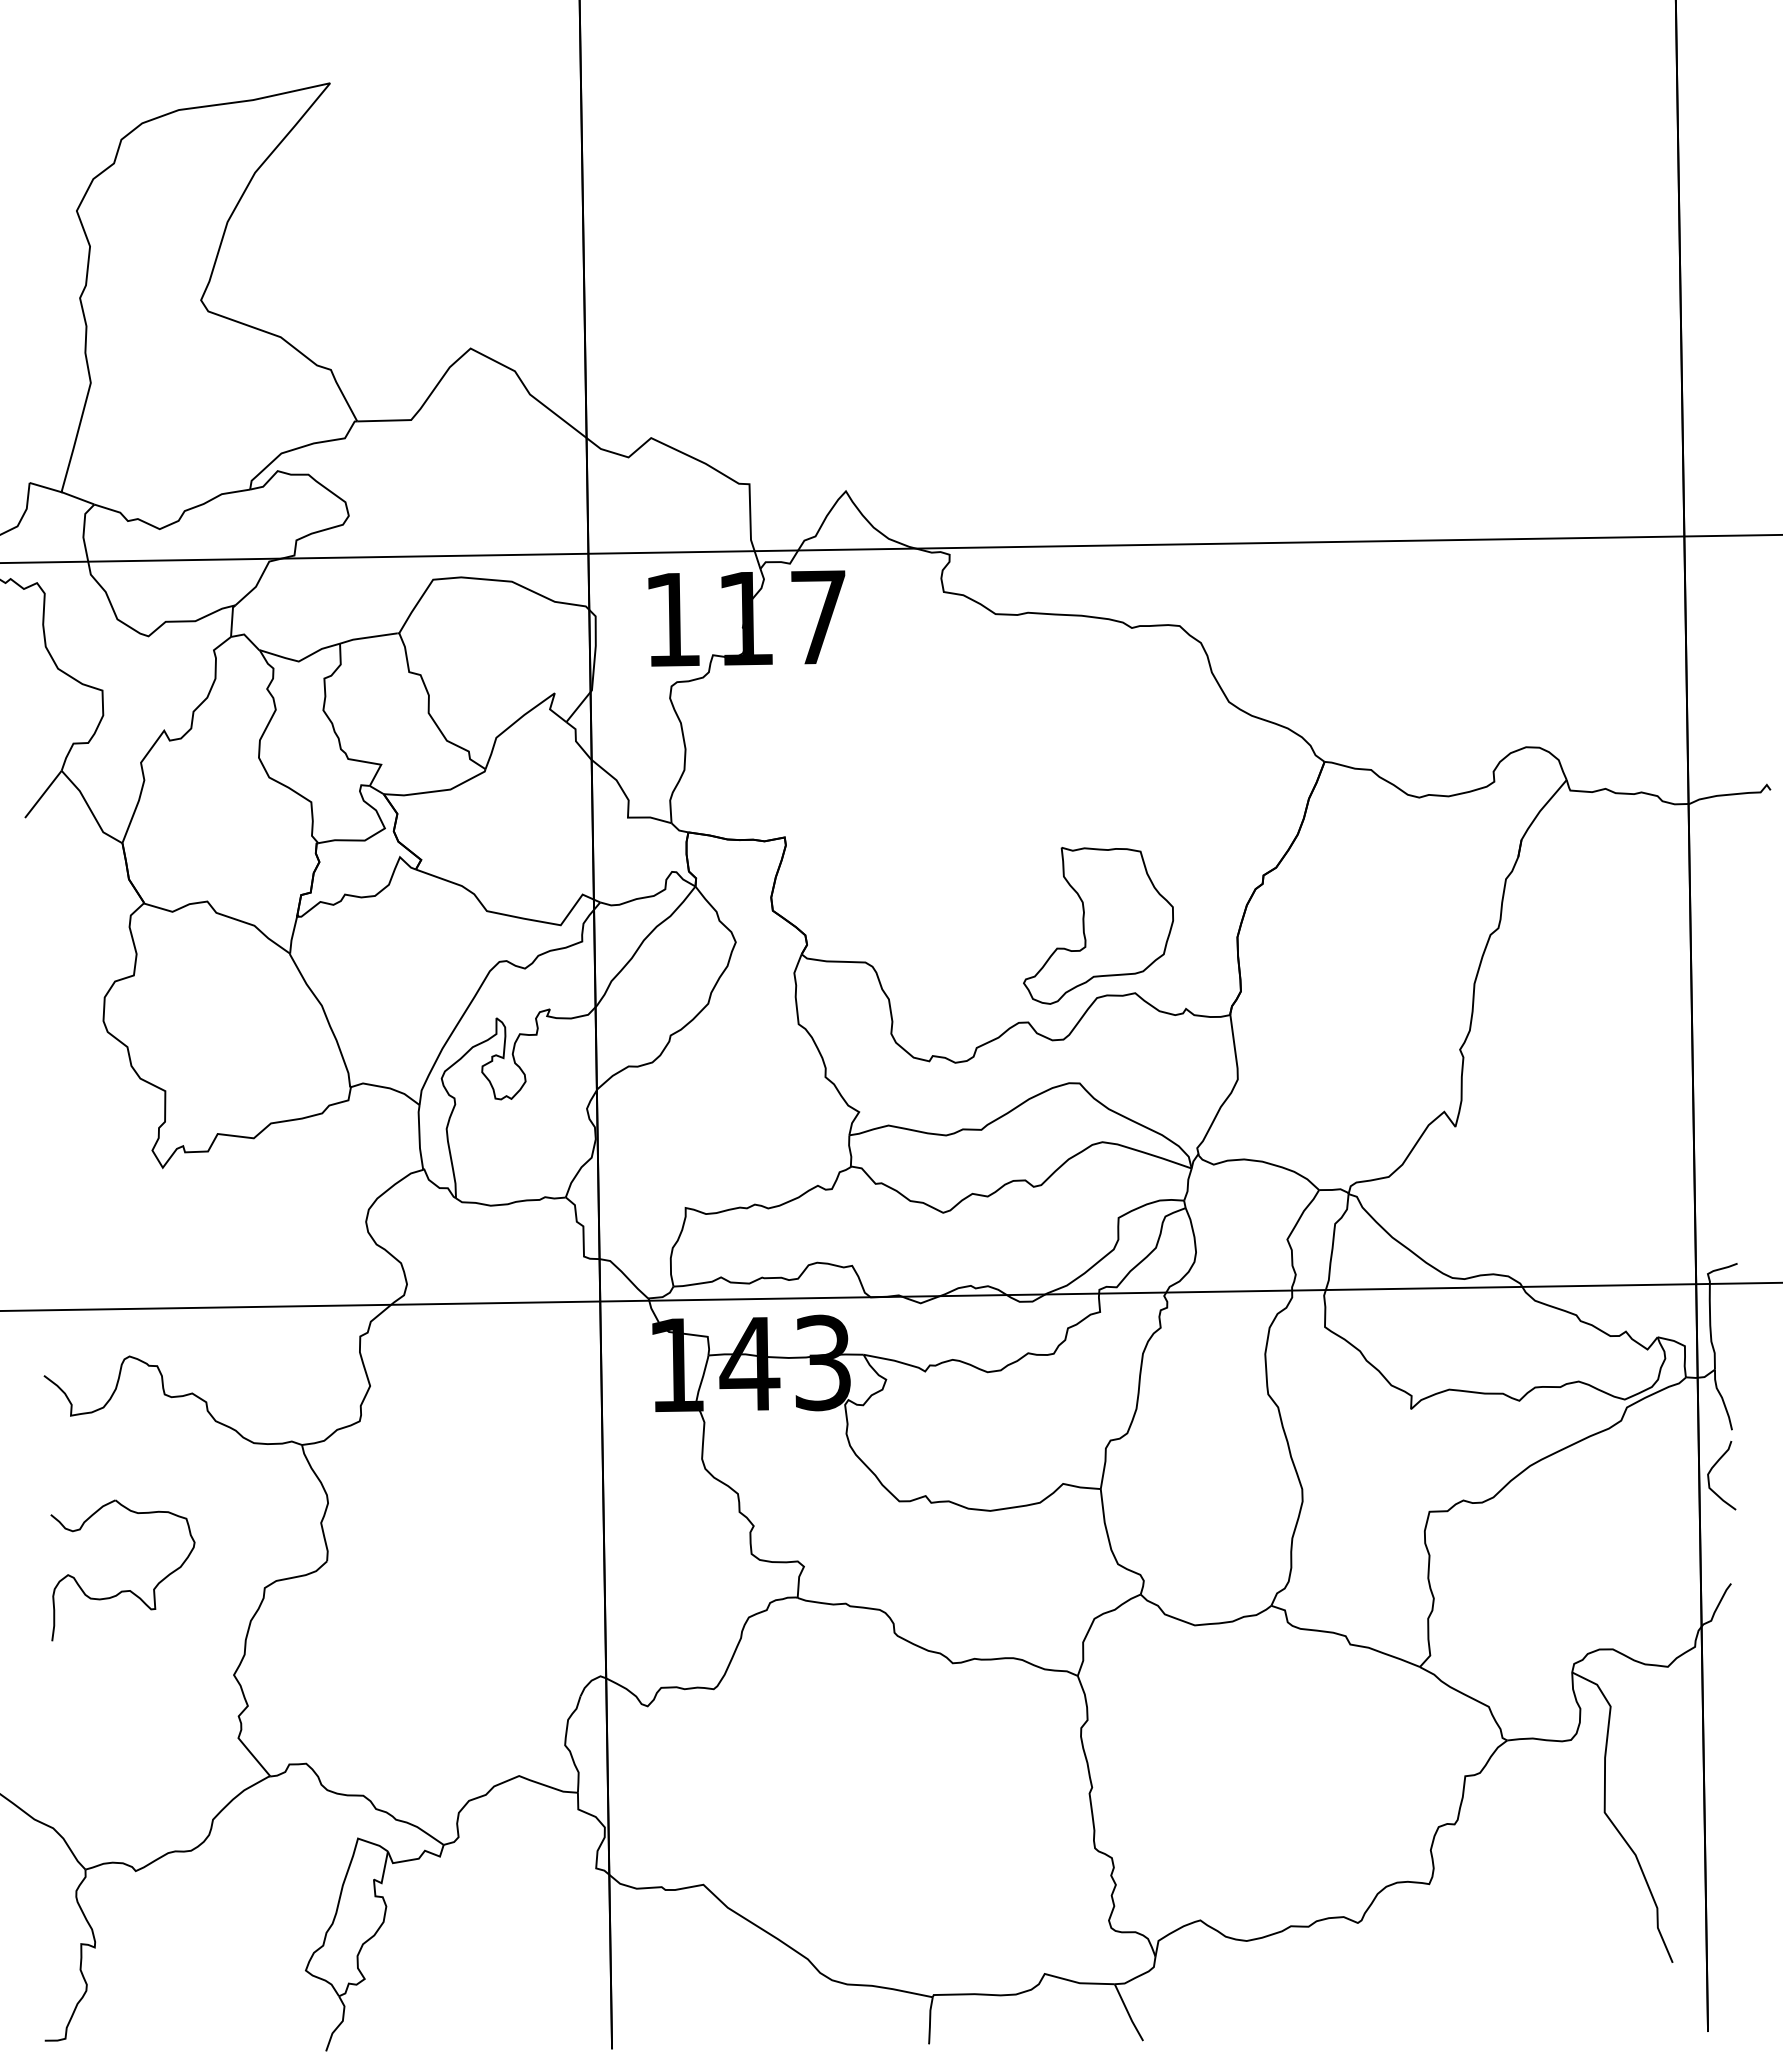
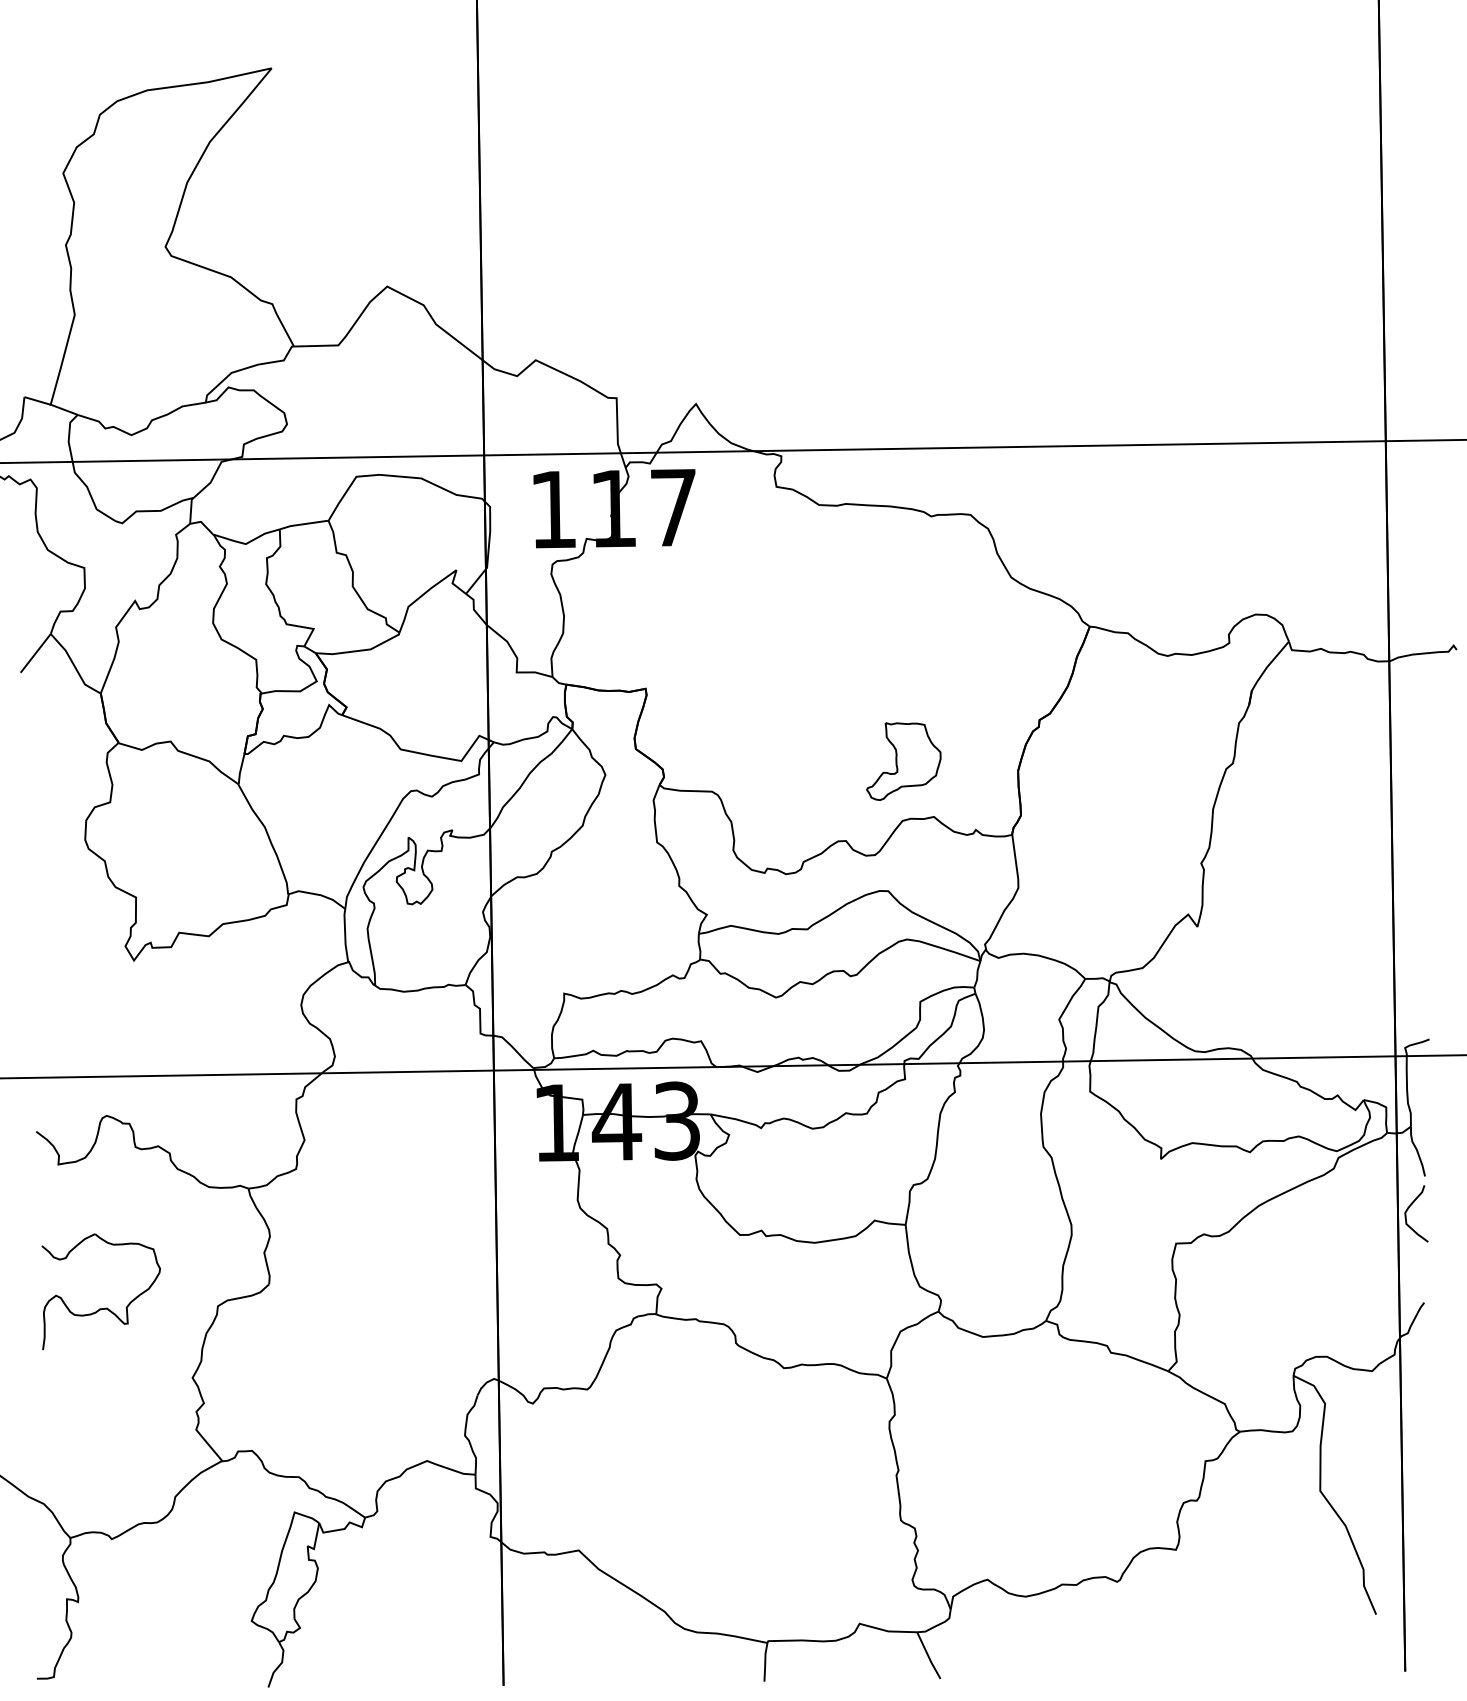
part: (1098, 925) -> (903, 761), size x0.6

